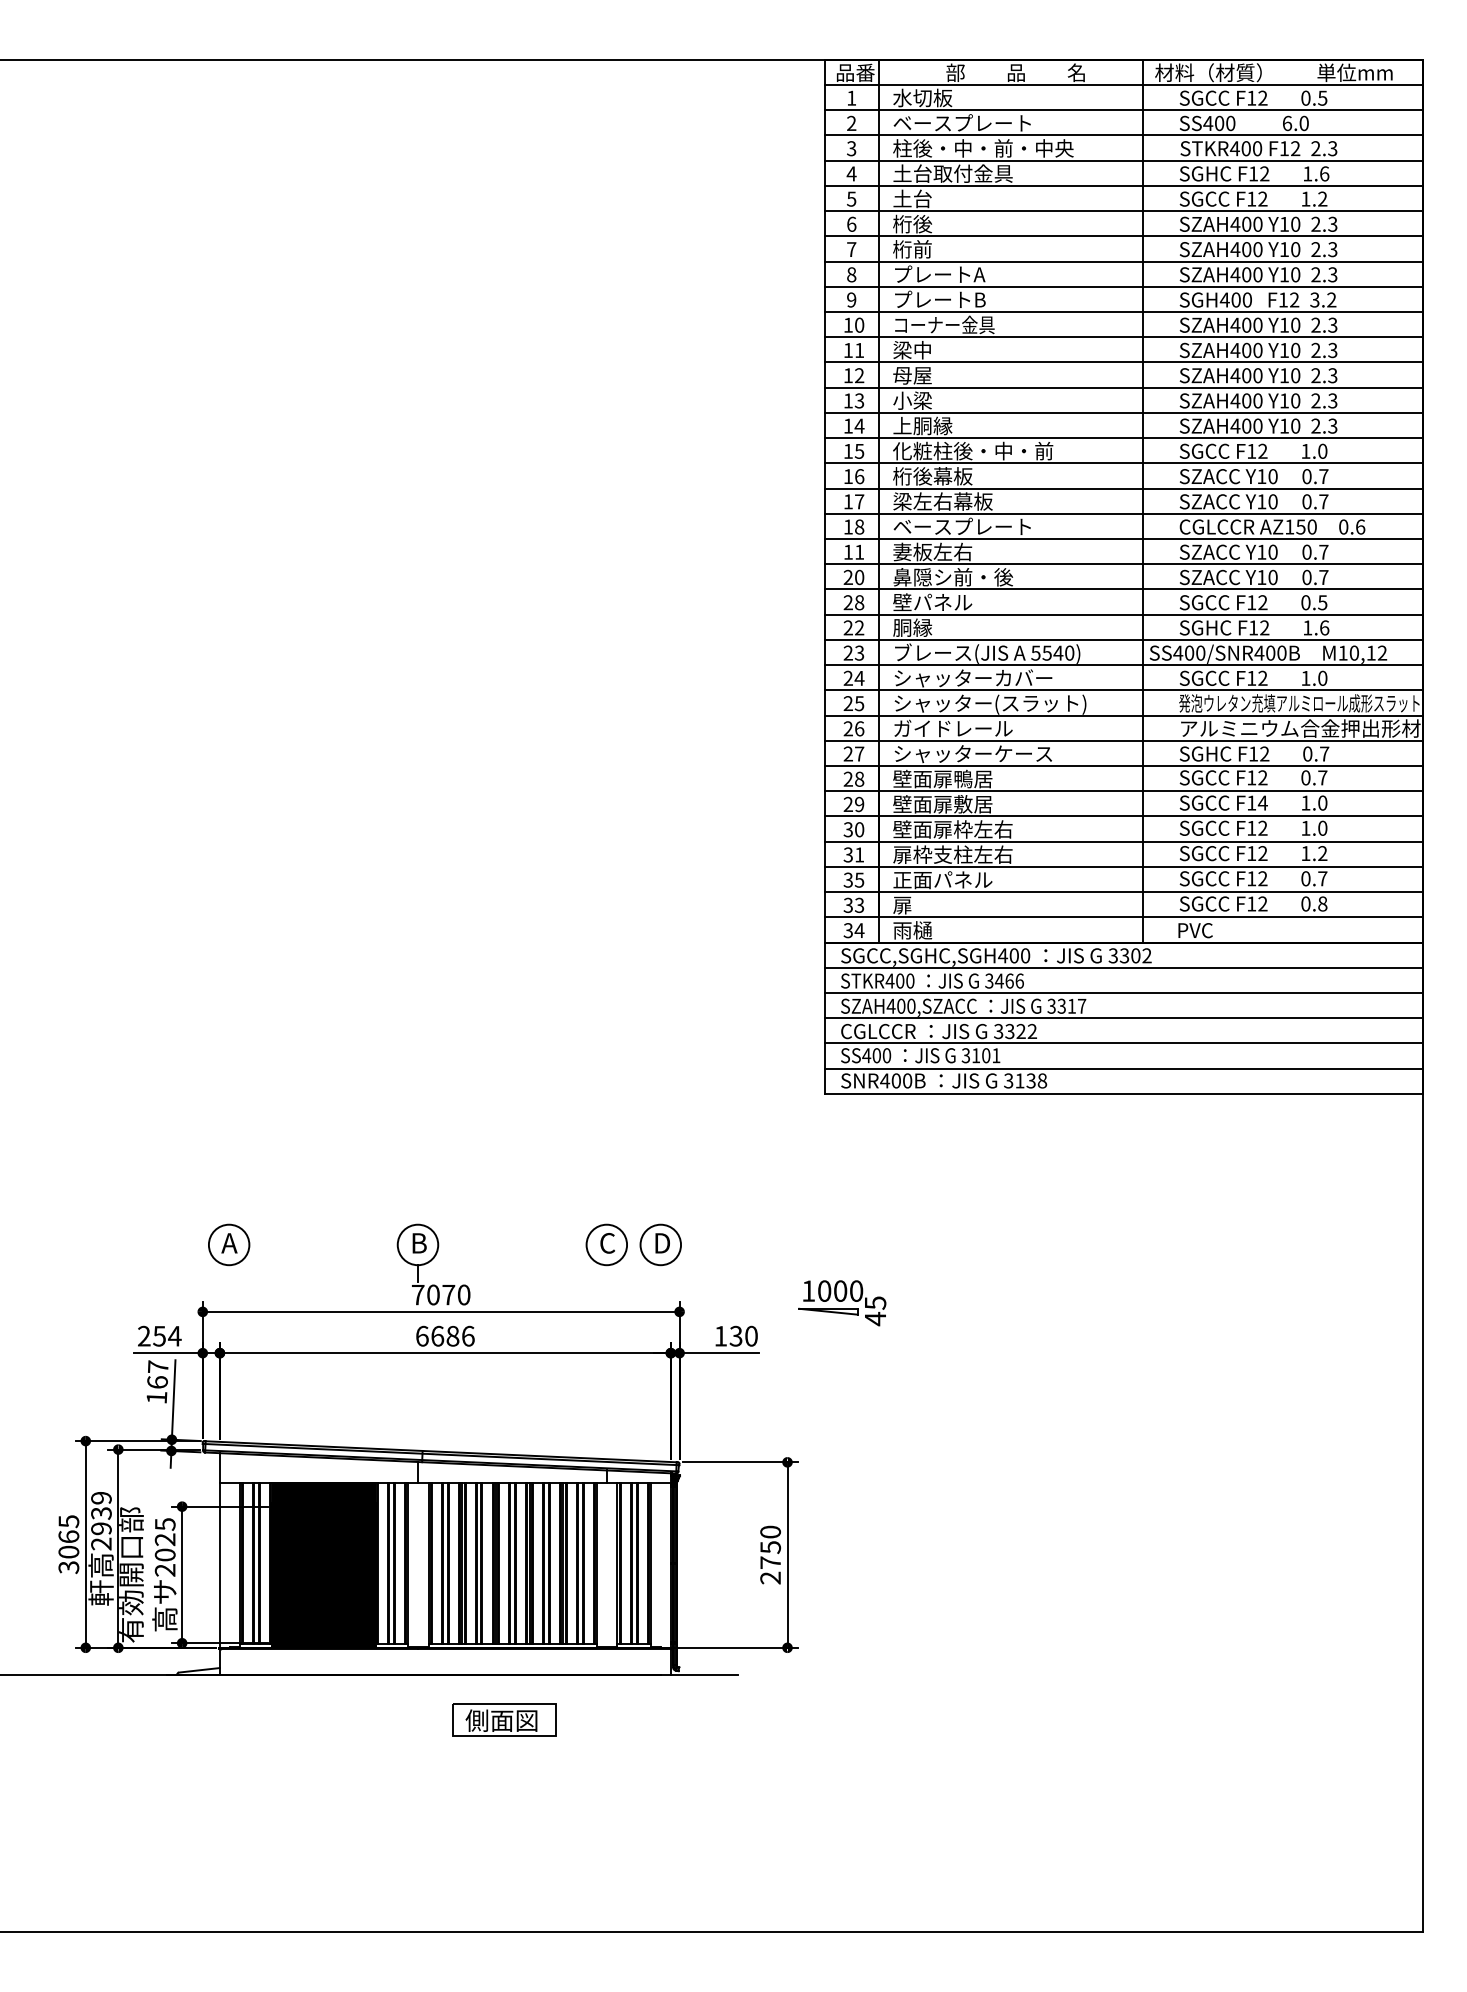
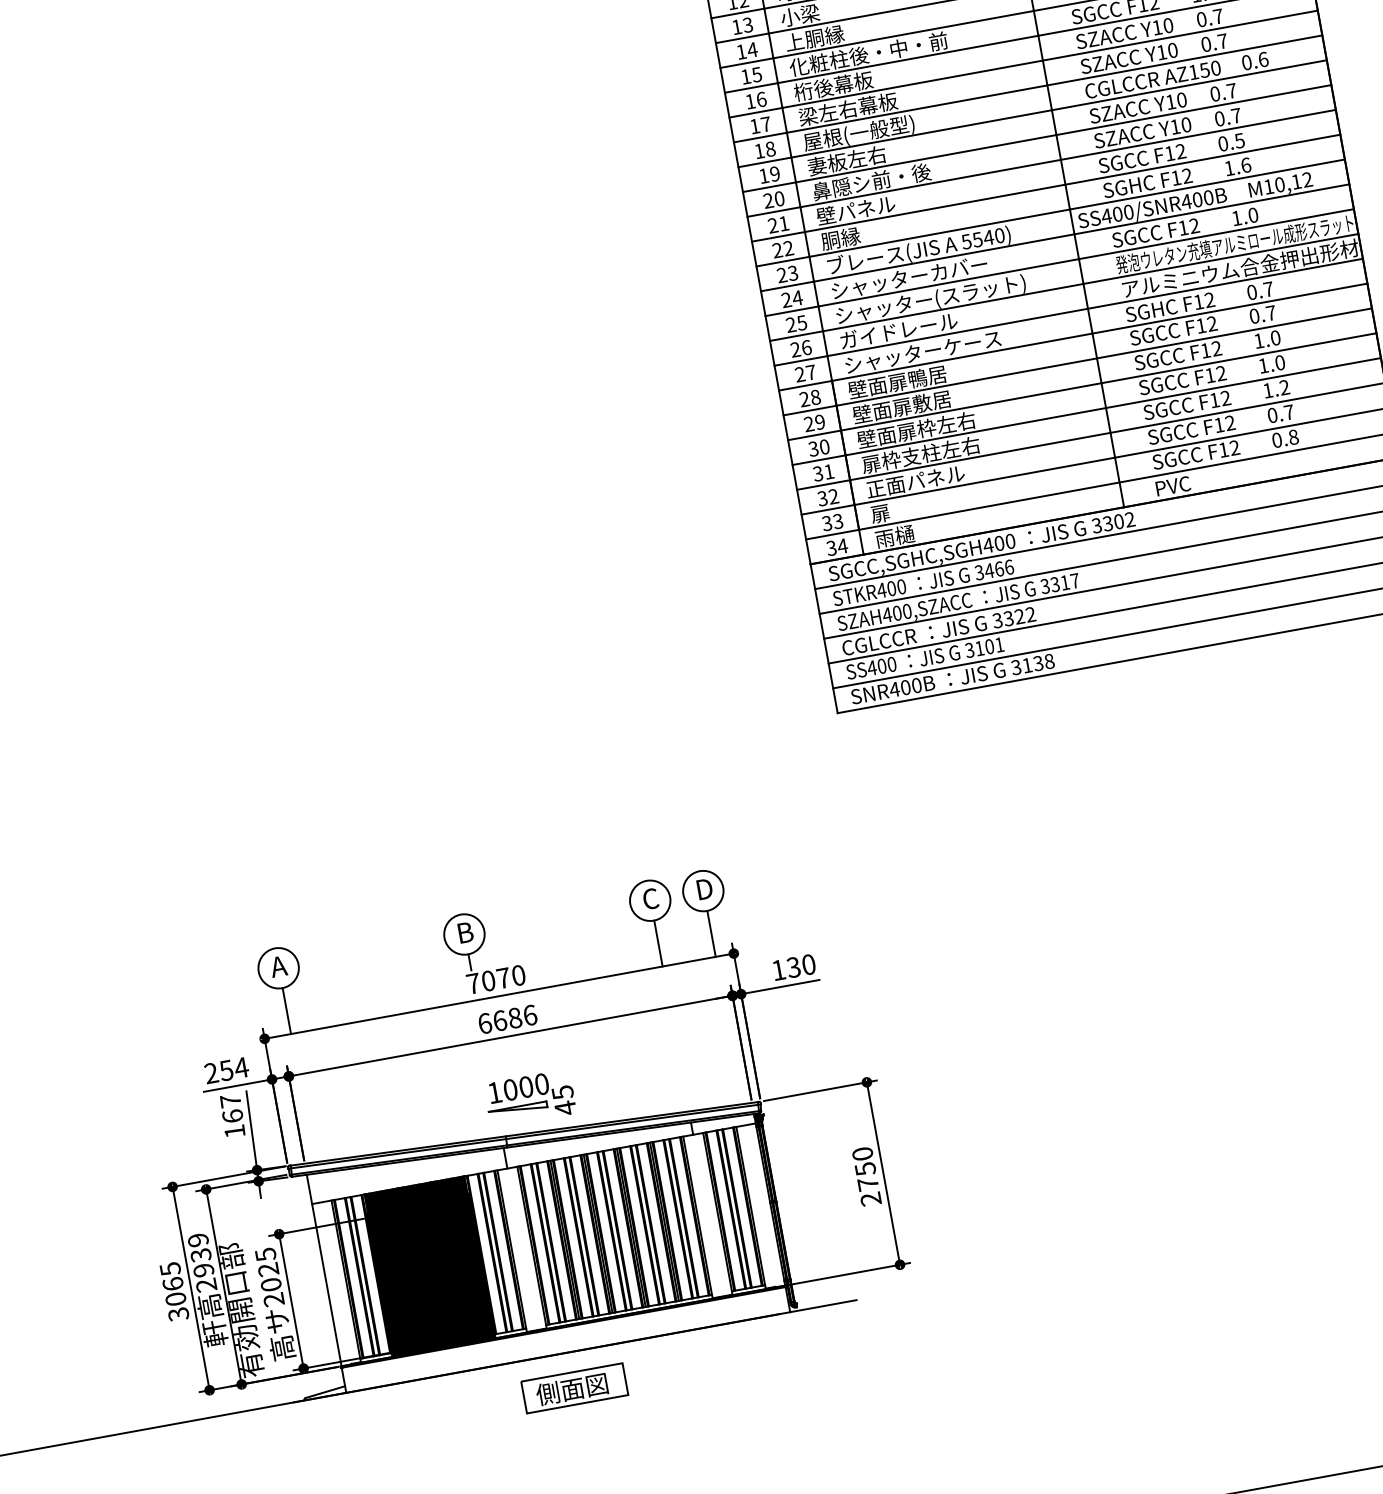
text: (961, 527) -> (870, 131), ベースプレート -> 屋根(一般型)
text: (859, 551) -> (774, 173), 11 -> 19
text: (859, 602) -> (783, 223), 28 -> 21
text: (1262, 802) -> (1216, 348), F14 -> F12
text: (859, 879) -> (833, 496), 35 -> 32
line: (229, 1288) -> (286, 1011), added
line: (607, 1288) -> (658, 943), added
line: (661, 1288) -> (711, 933), added
part: (842, 1303) -> (530, 1098), moved
part: (504, 1719) -> (574, 1387), moved

